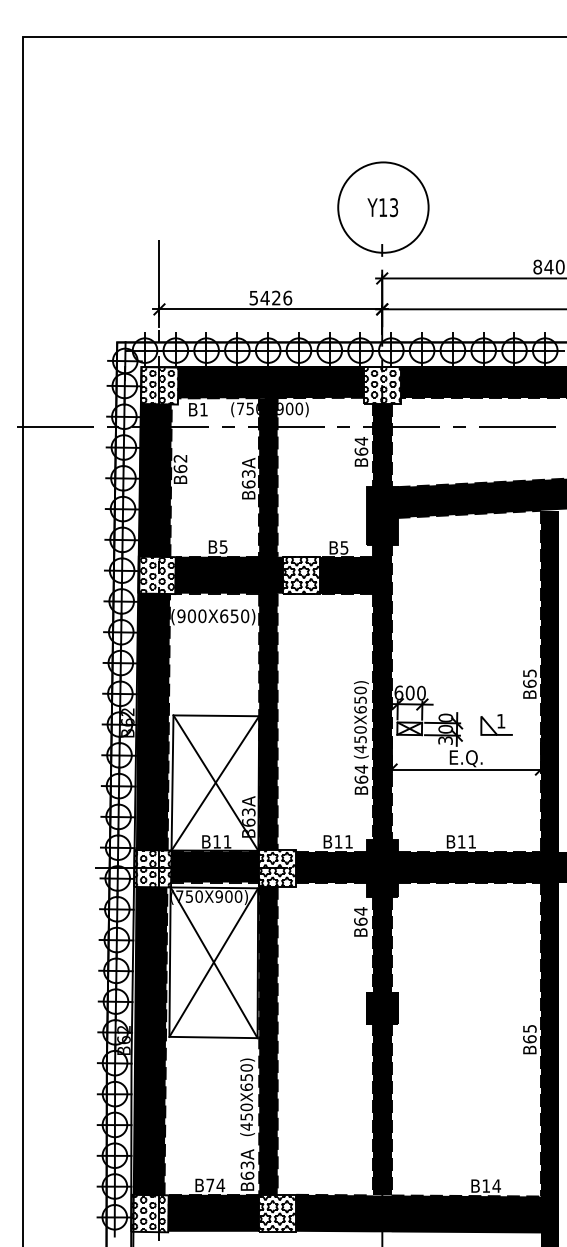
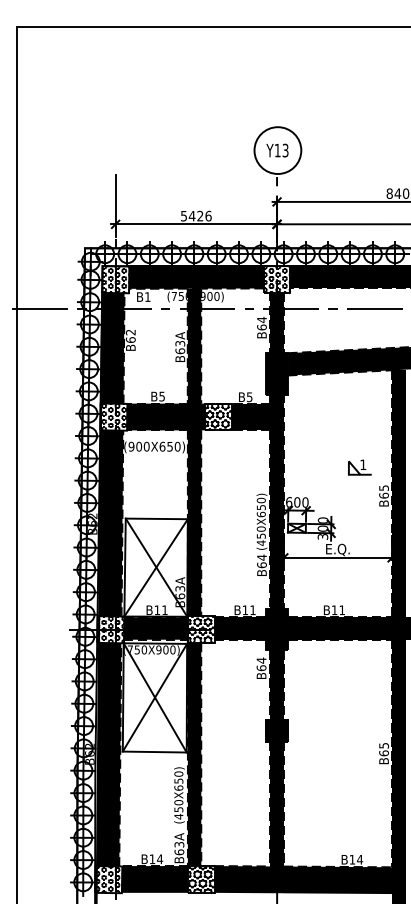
circle: (382, 207) -> (277, 150), size x0.71
part: (495, 724) -> (359, 467), moved
text: (210, 1185) -> (152, 859), B74 -> B14

